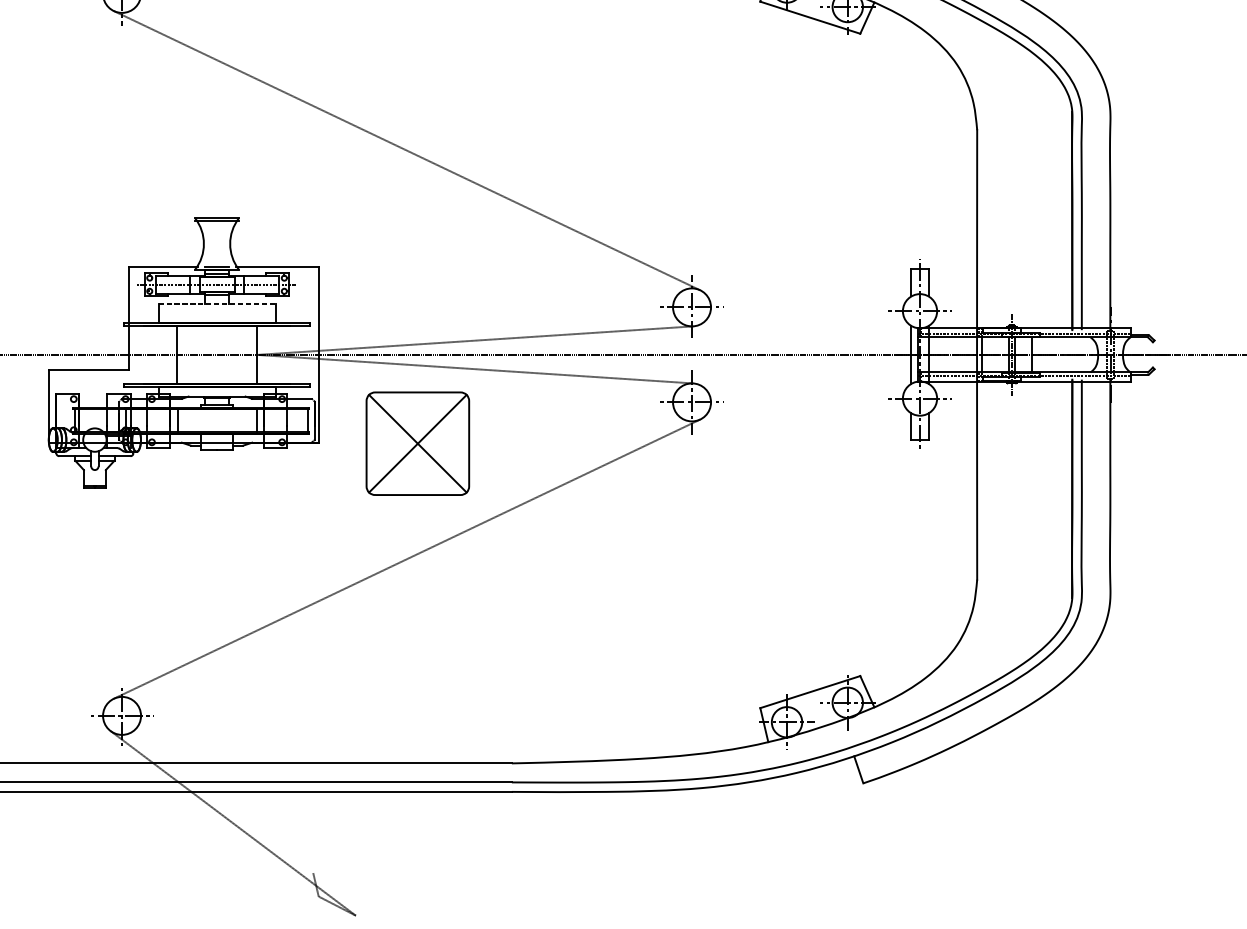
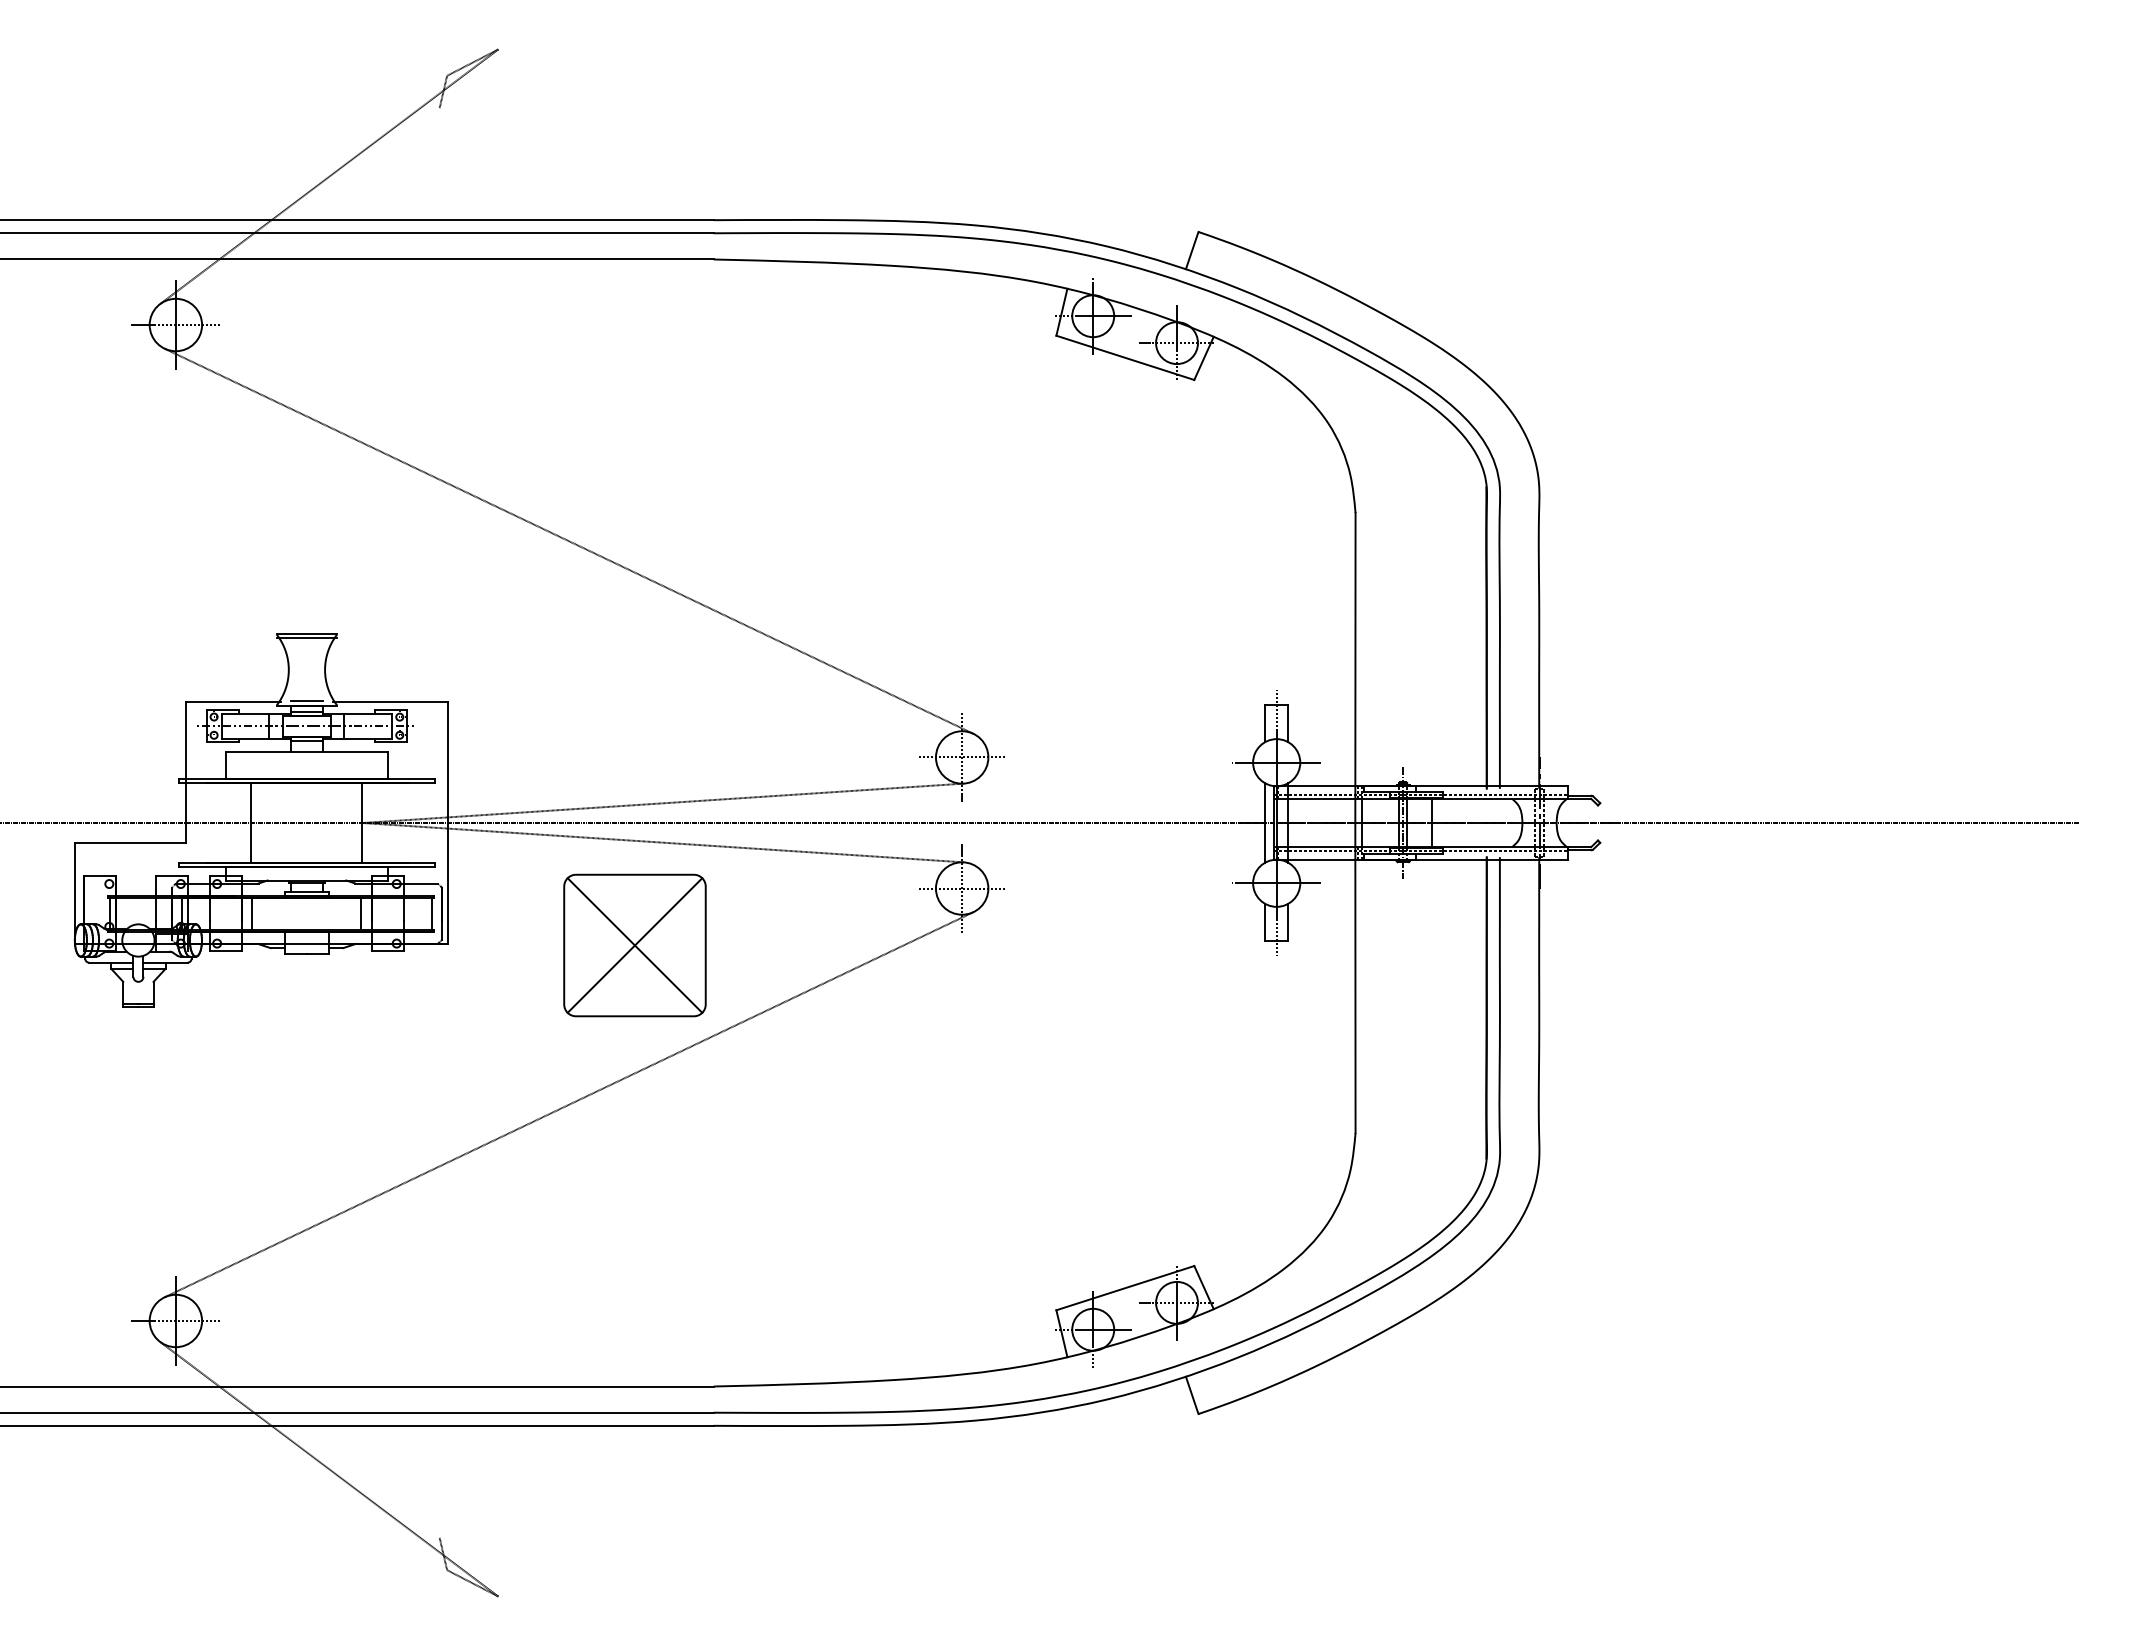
line: (216, 303) -> (306, 752), dashed -> solid
part: (417, 443) -> (634, 945), moved

